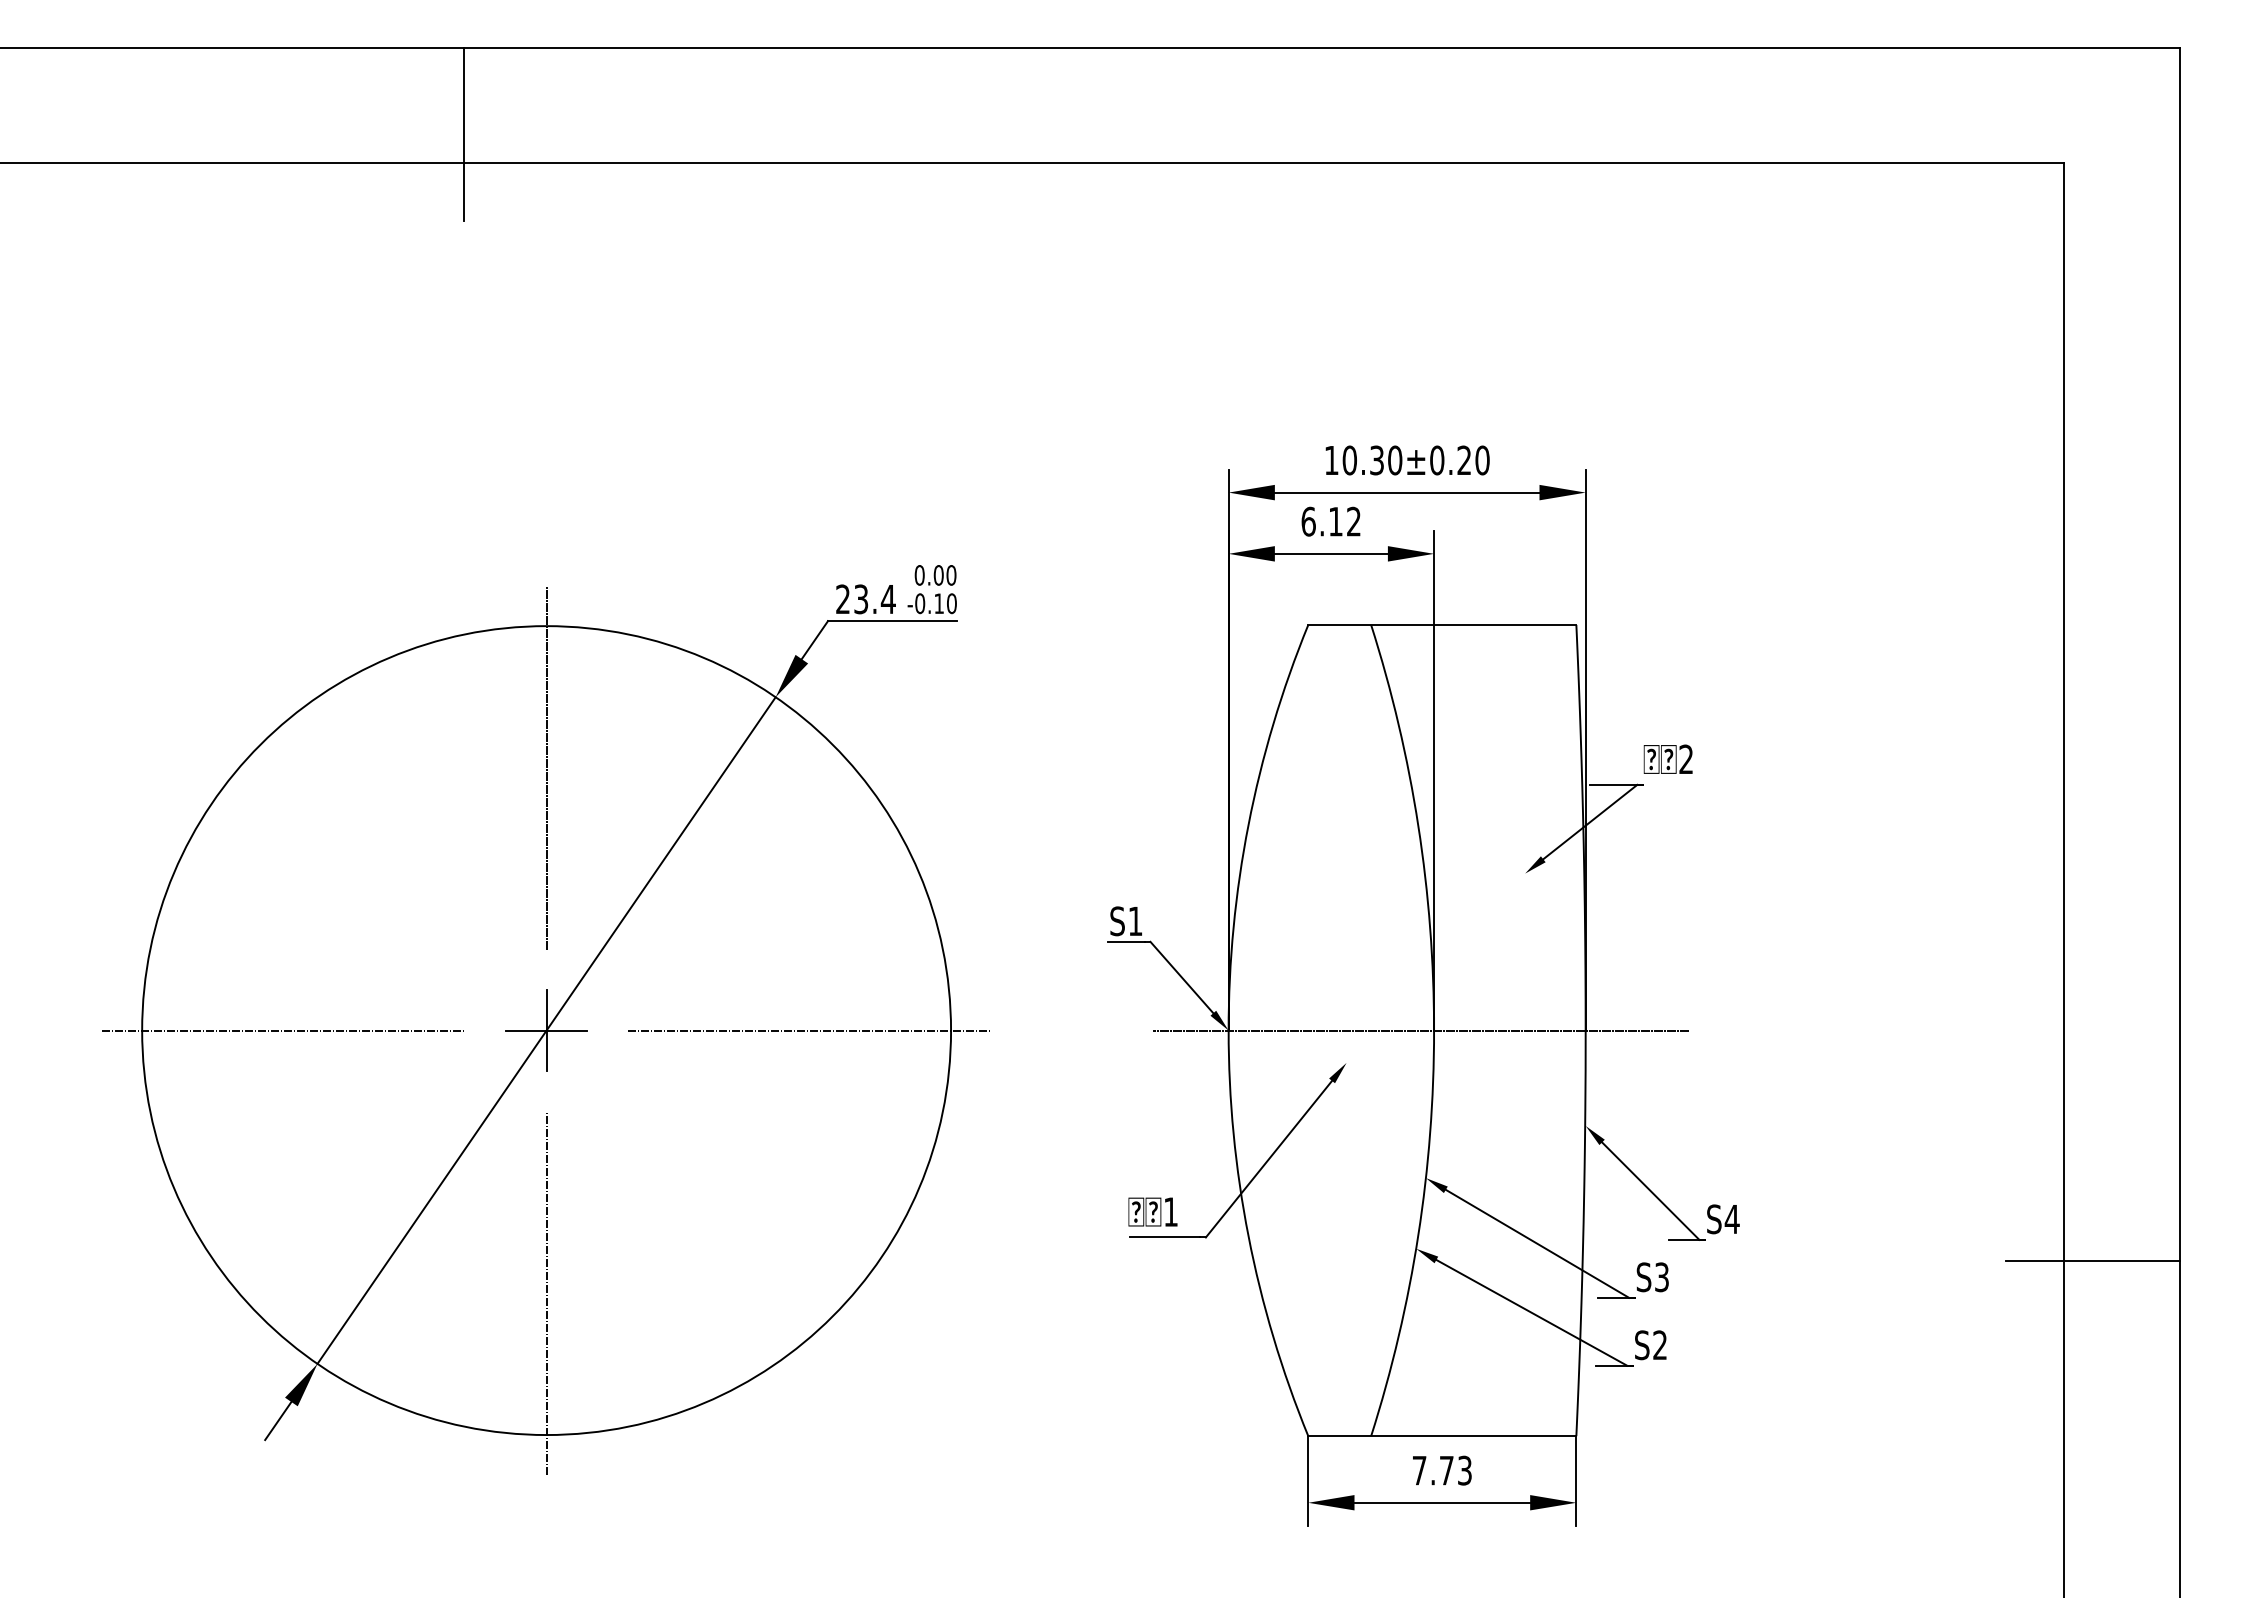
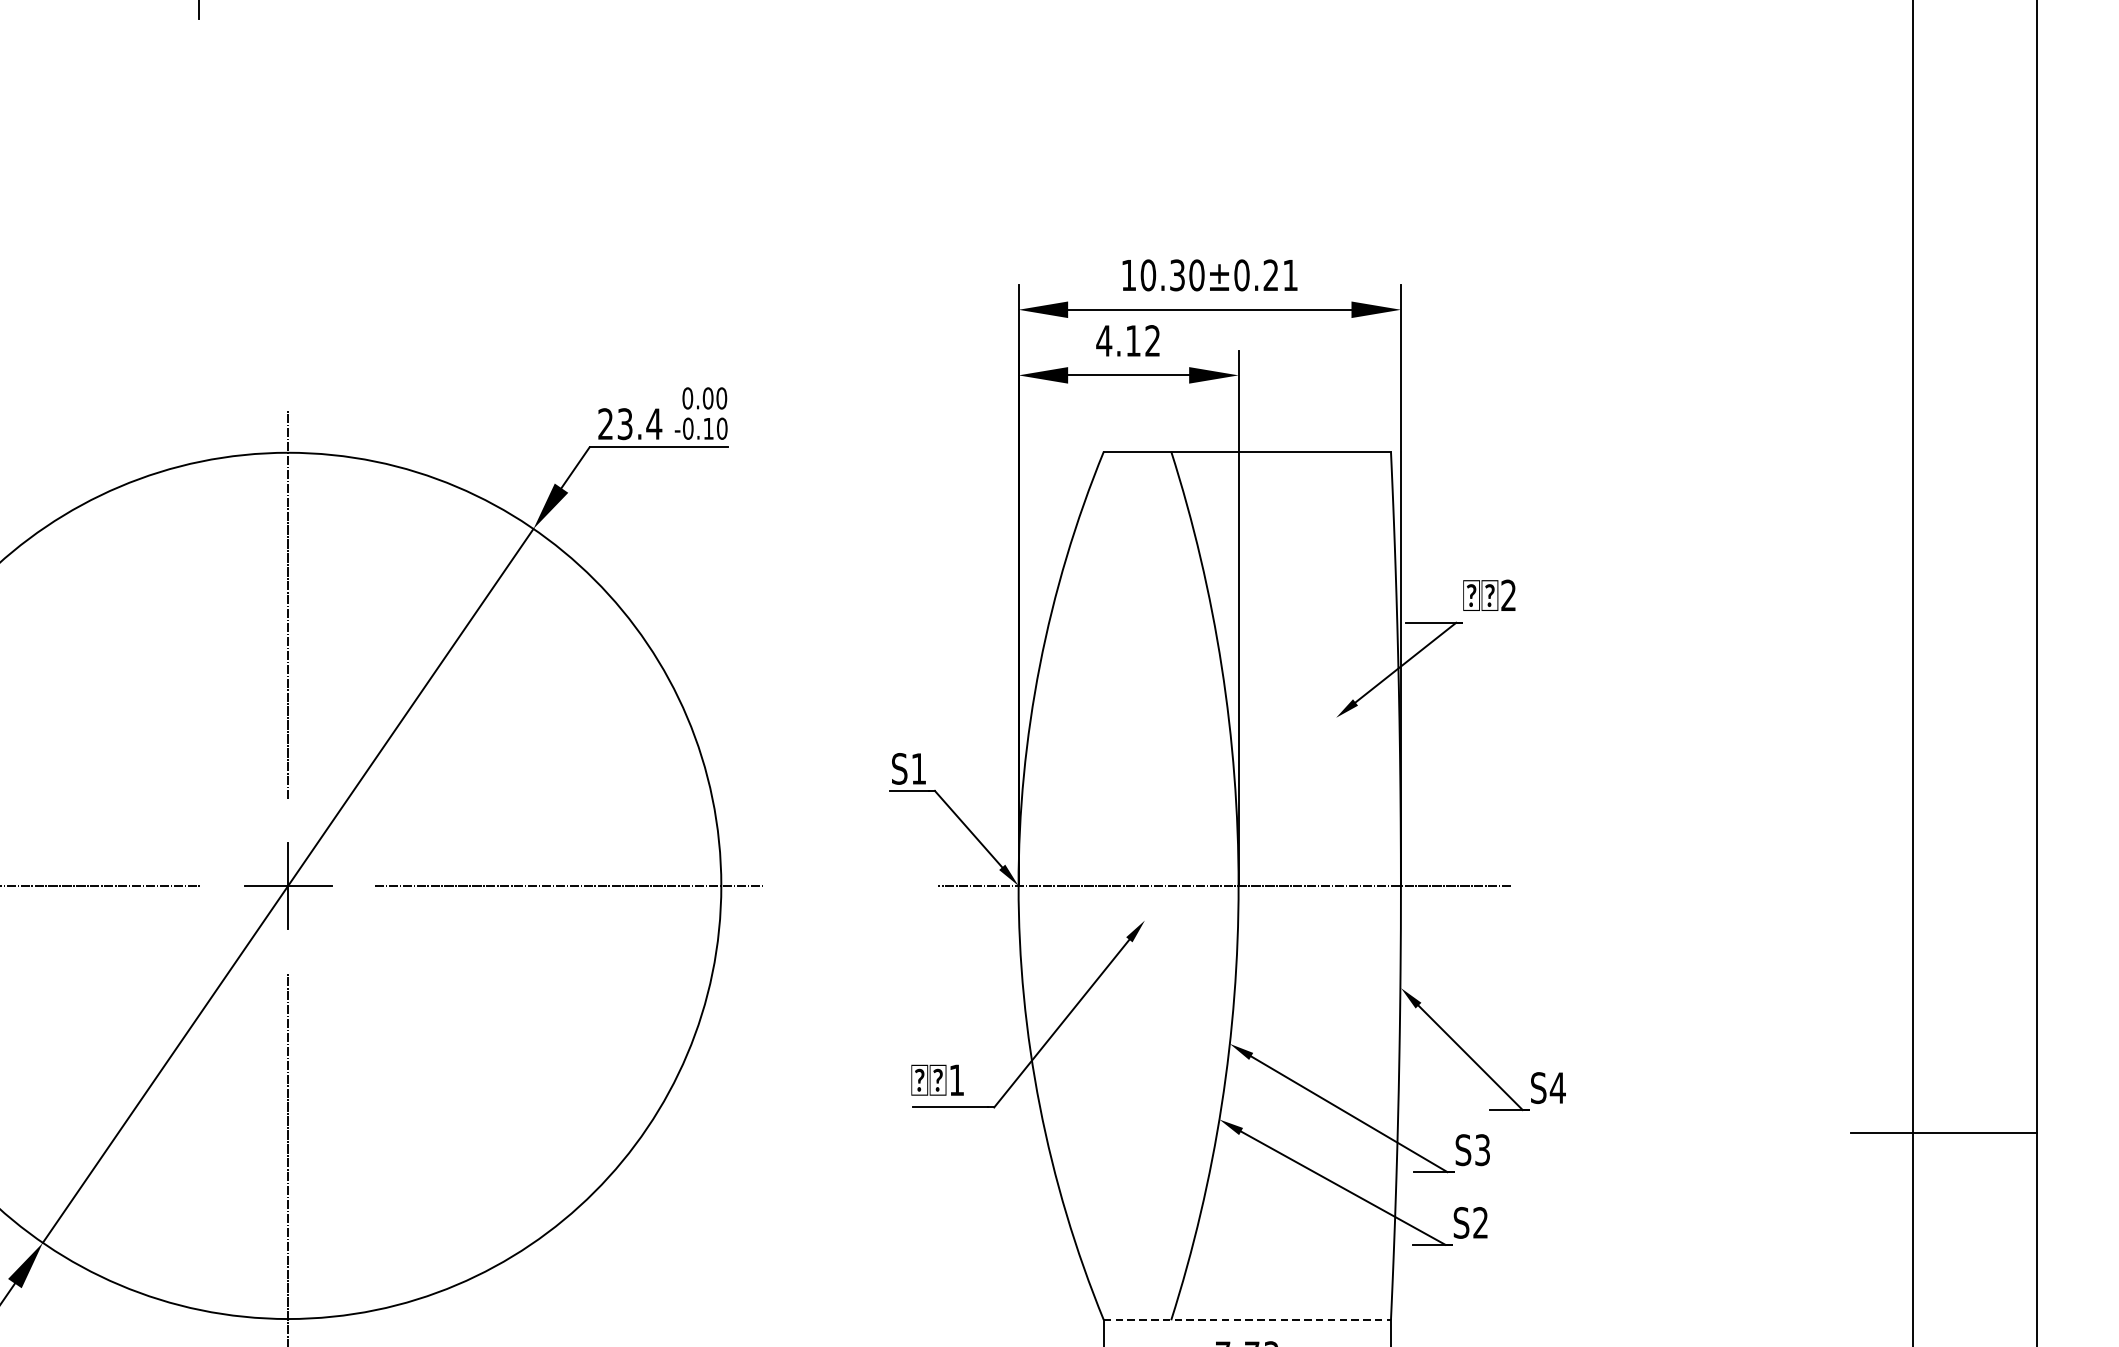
text: (1482, 460) -> (1290, 275), 10.30±0.20 -> 10.30±0.21
text: (1308, 521) -> (1104, 340), 6.12 -> 4.12
line: (1442, 1436) -> (1247, 1320), solid -> dashed

